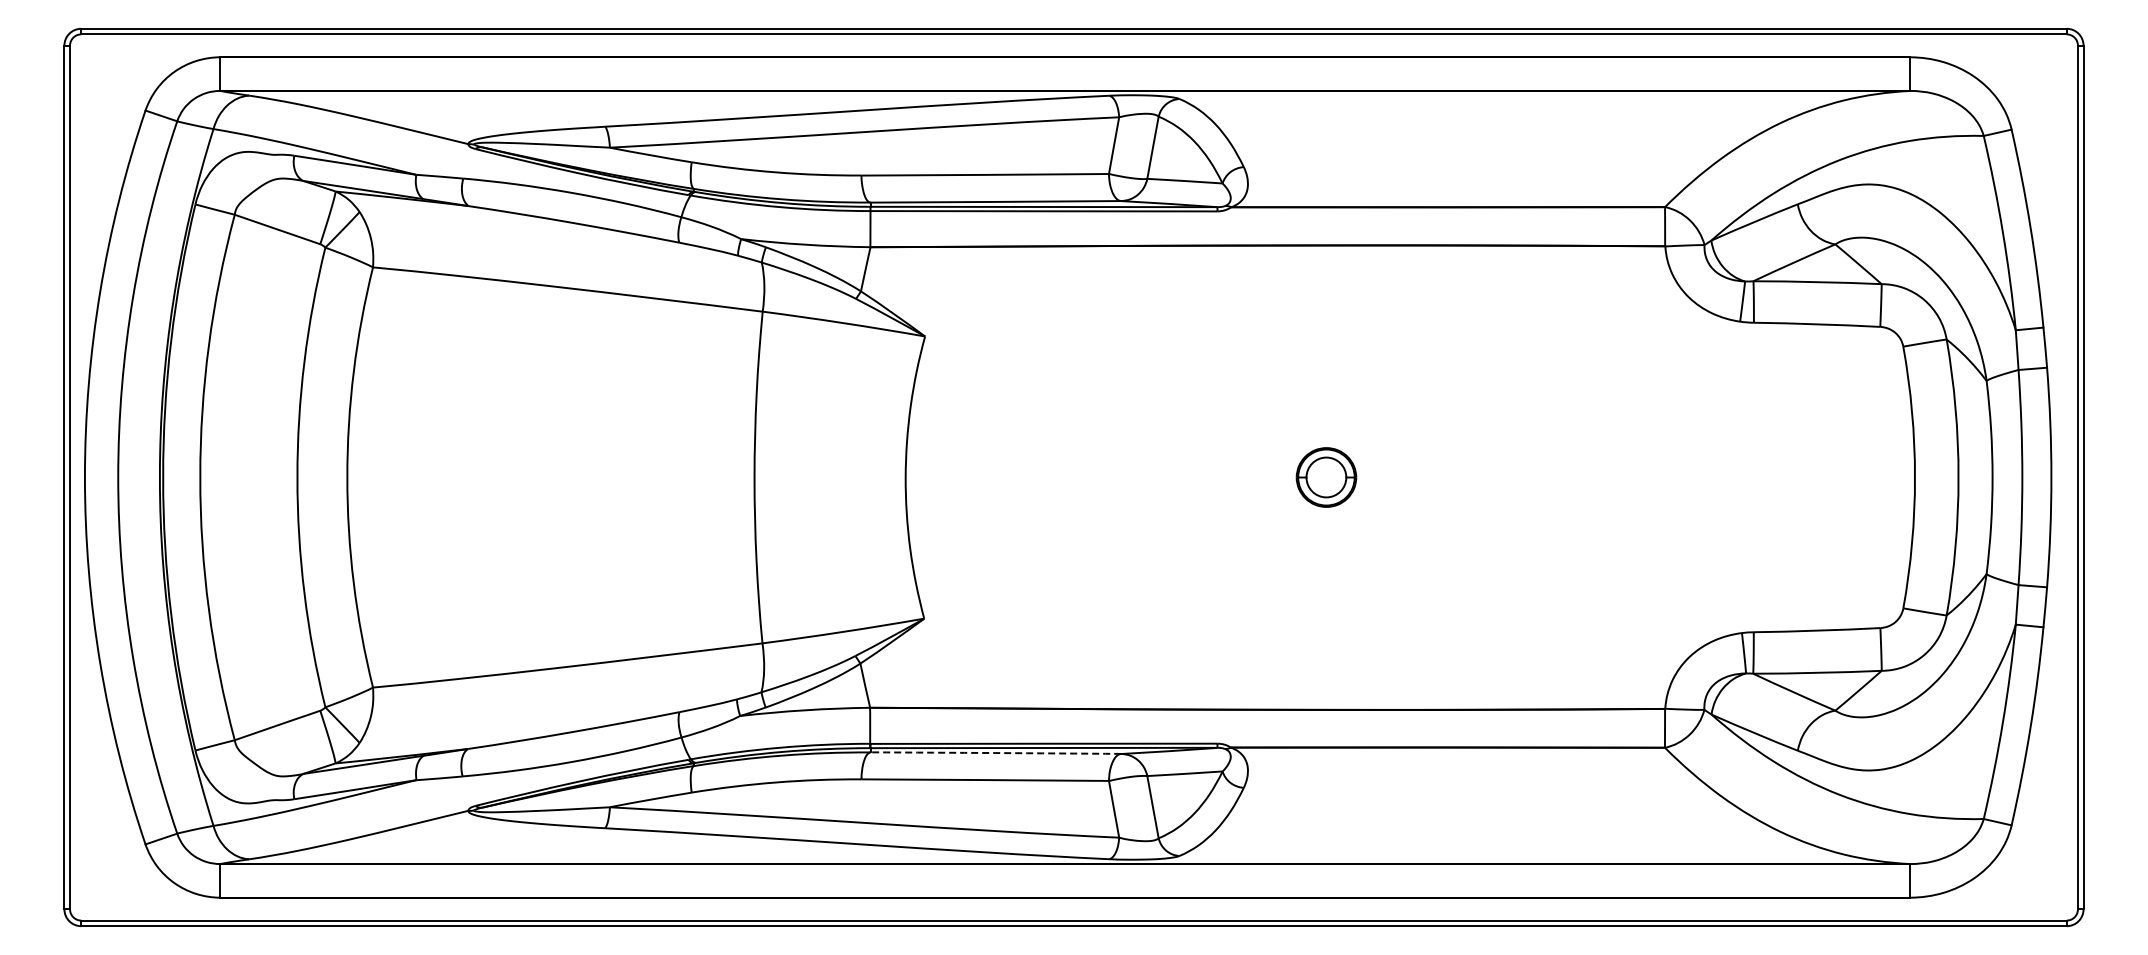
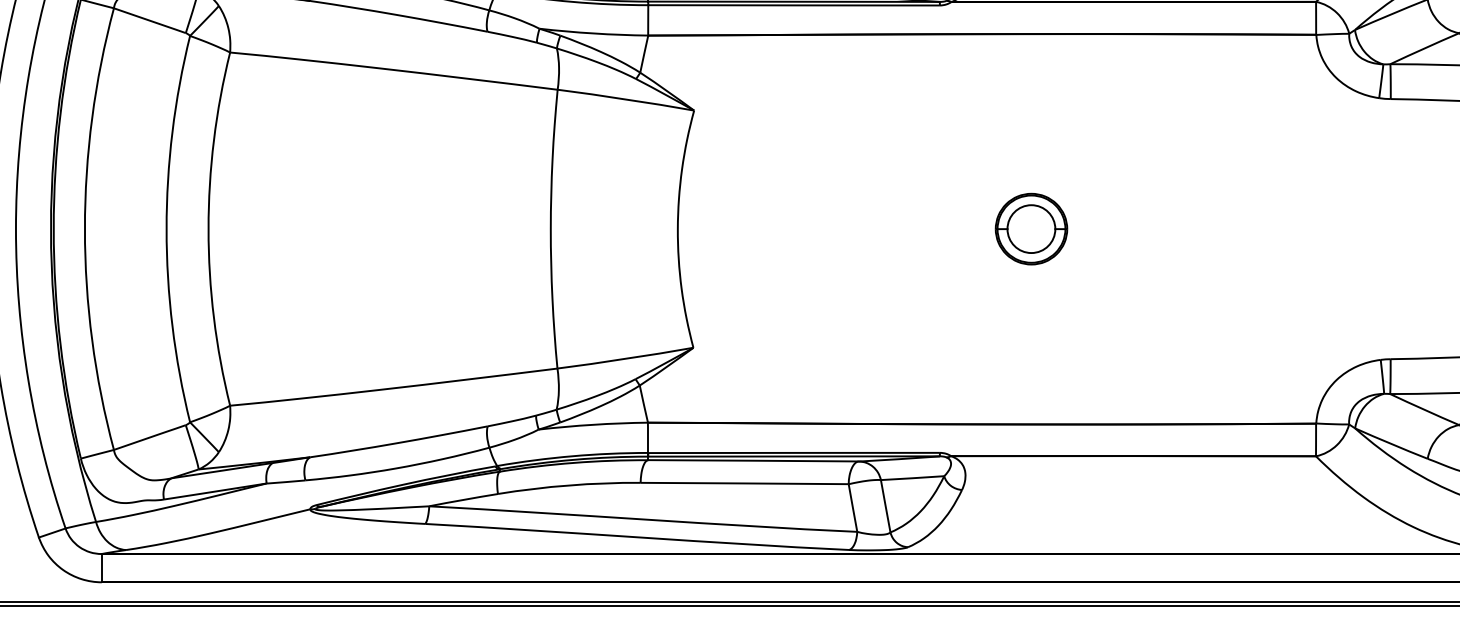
part: (1326, 477) -> (1031, 229), size x1.43
arc: (995, 753) -> (753, 461), dashed -> solid

